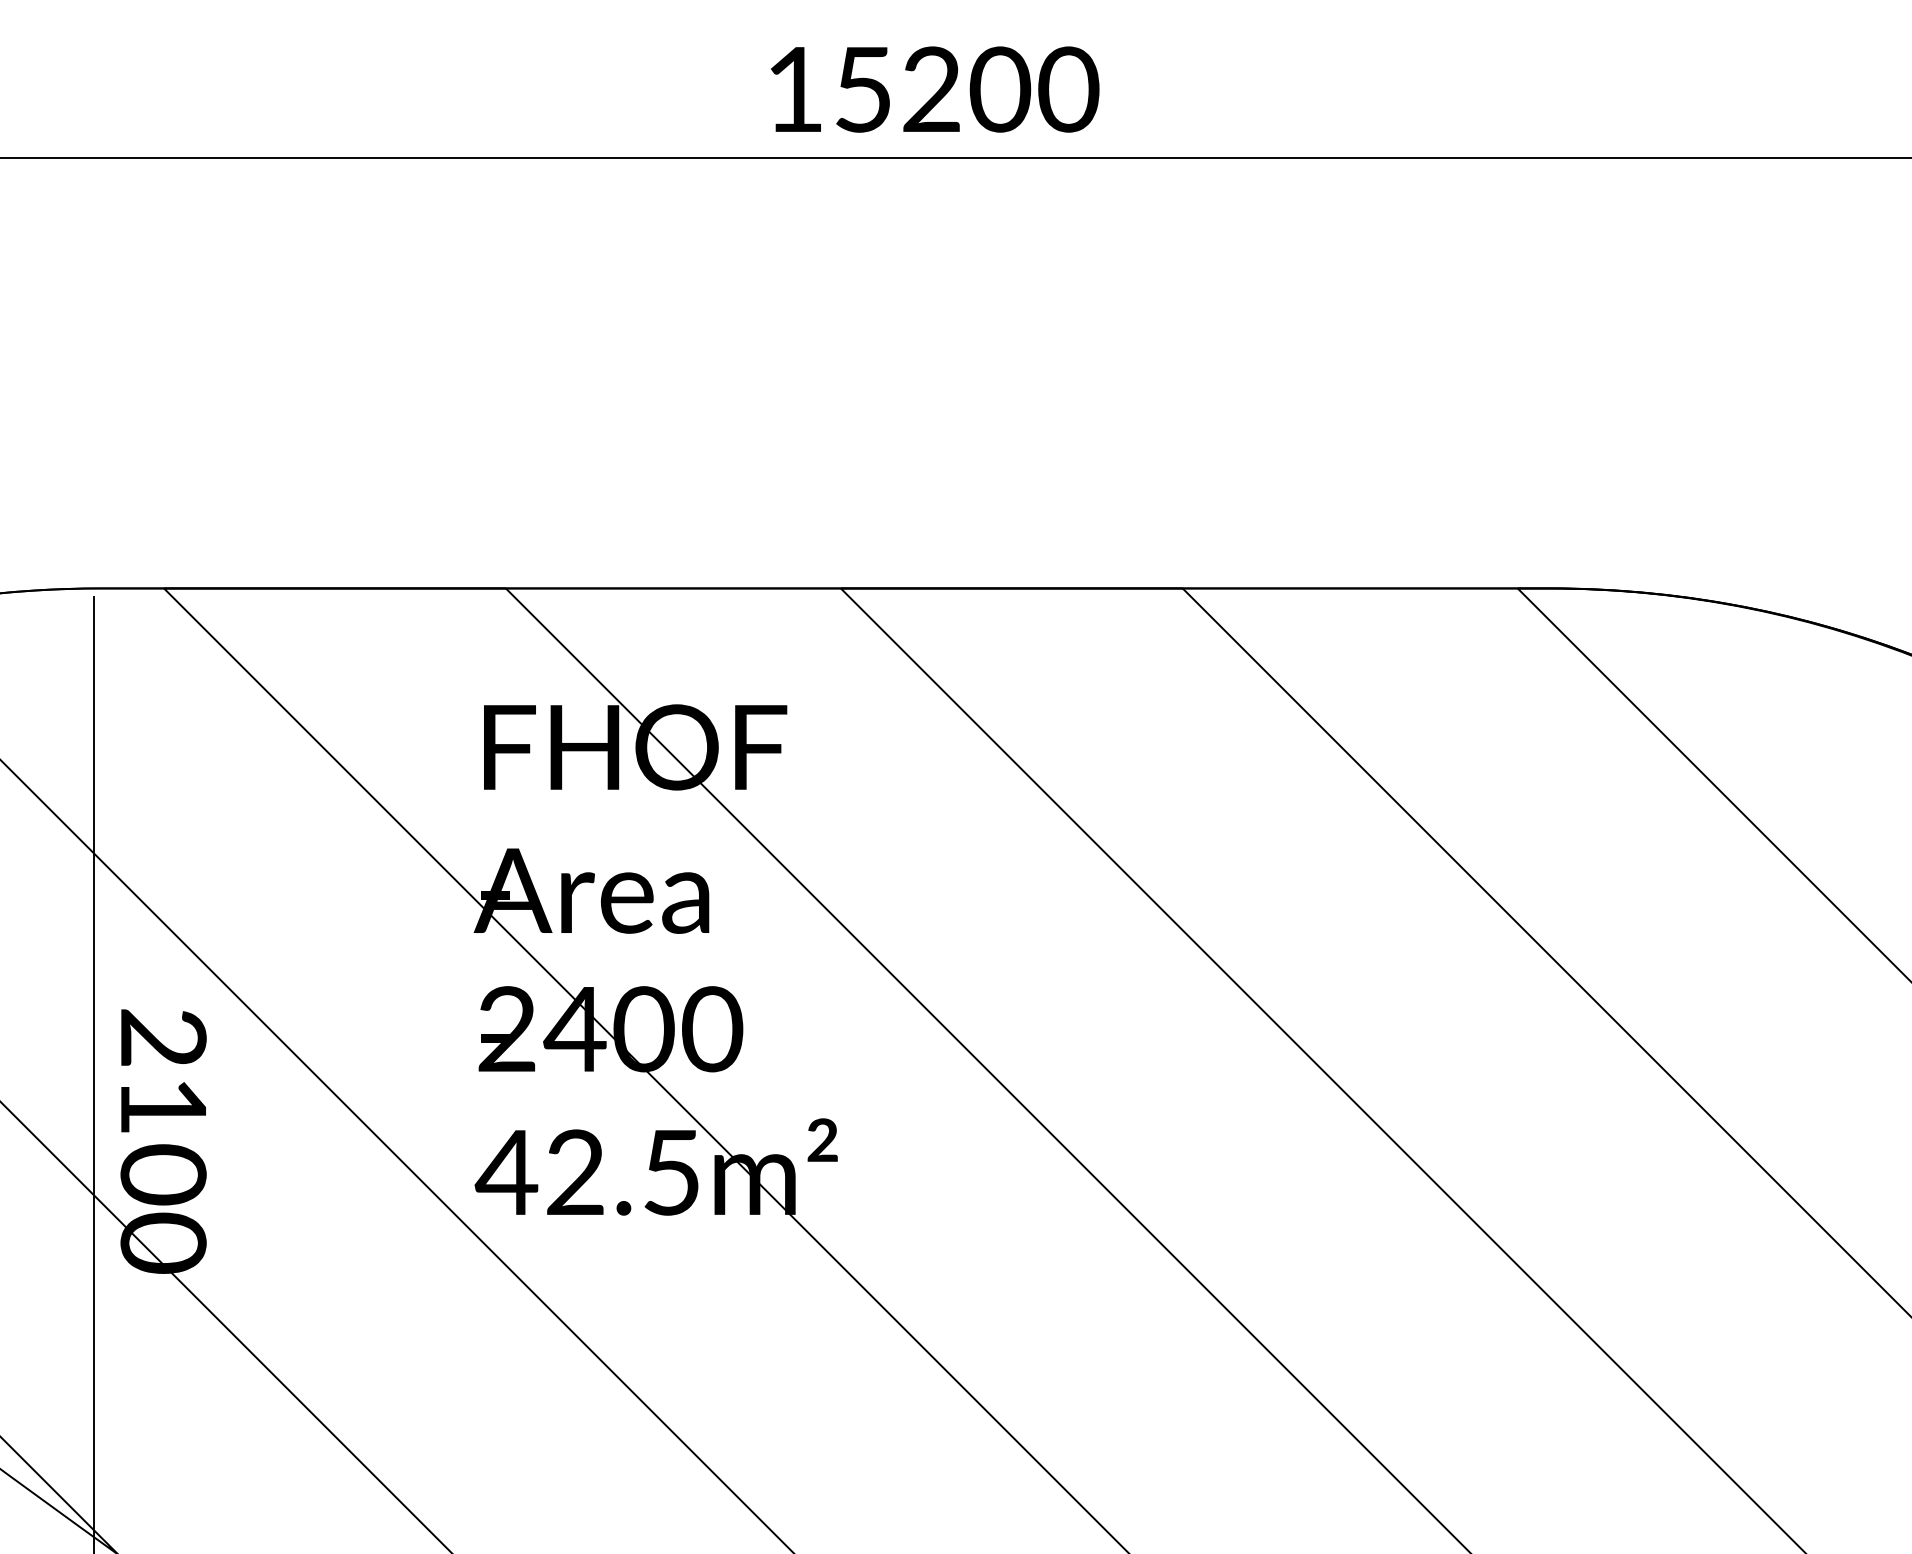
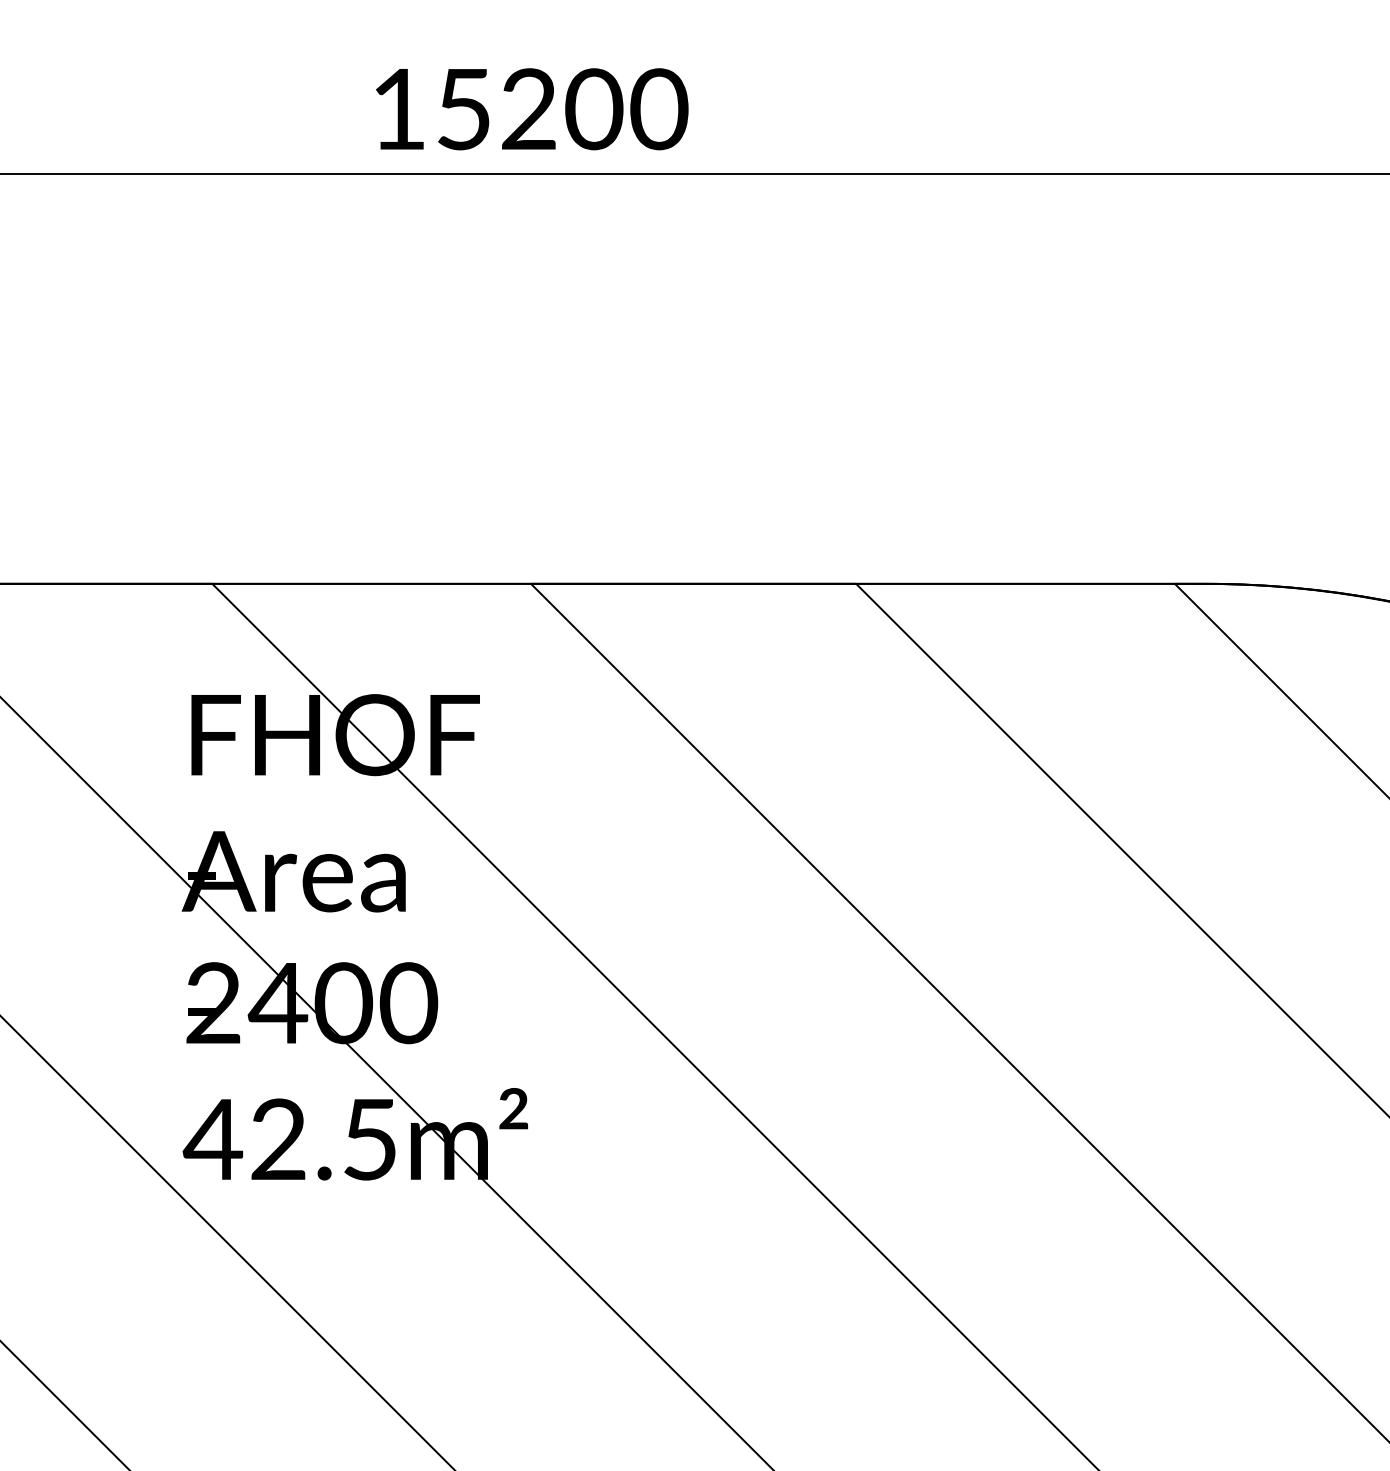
text: (935, 89) -> (532, 109), moved

